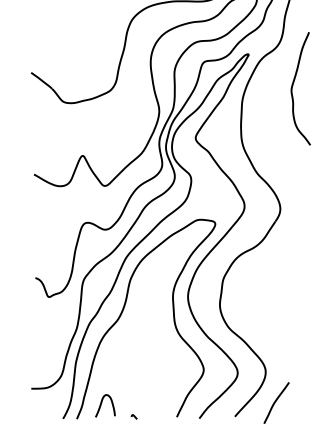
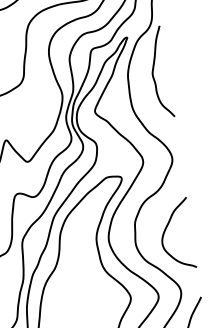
curve: (293, 86) -> (153, 71), moved
curve: (259, 294) -> (166, 229), added

